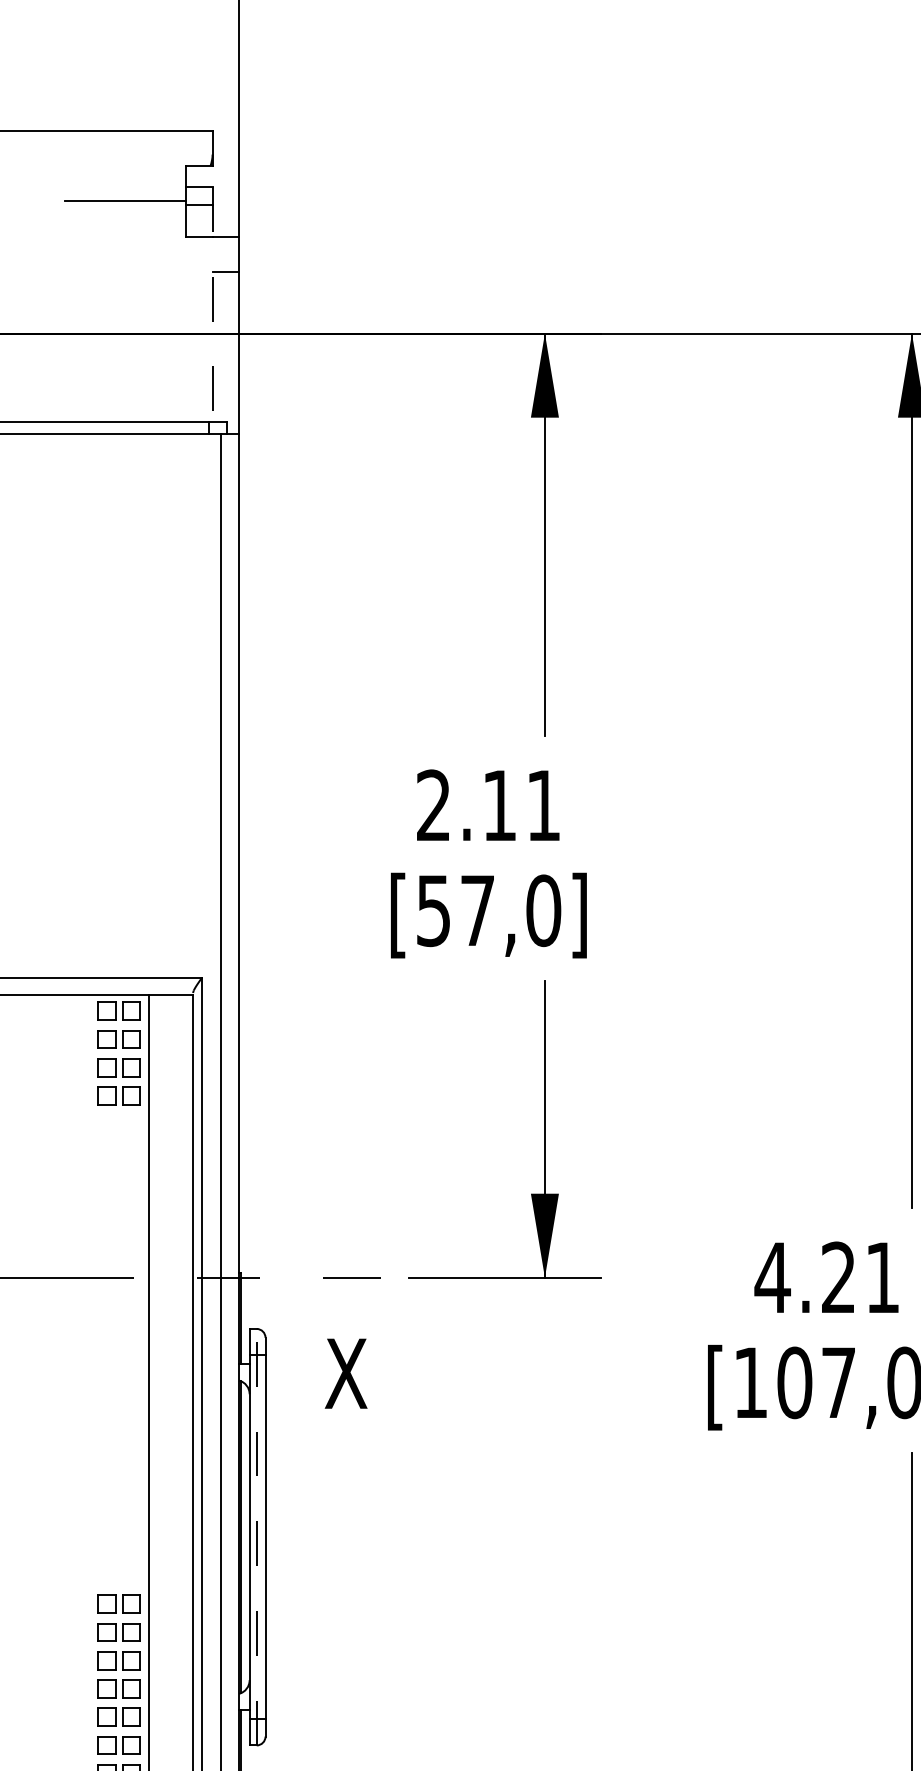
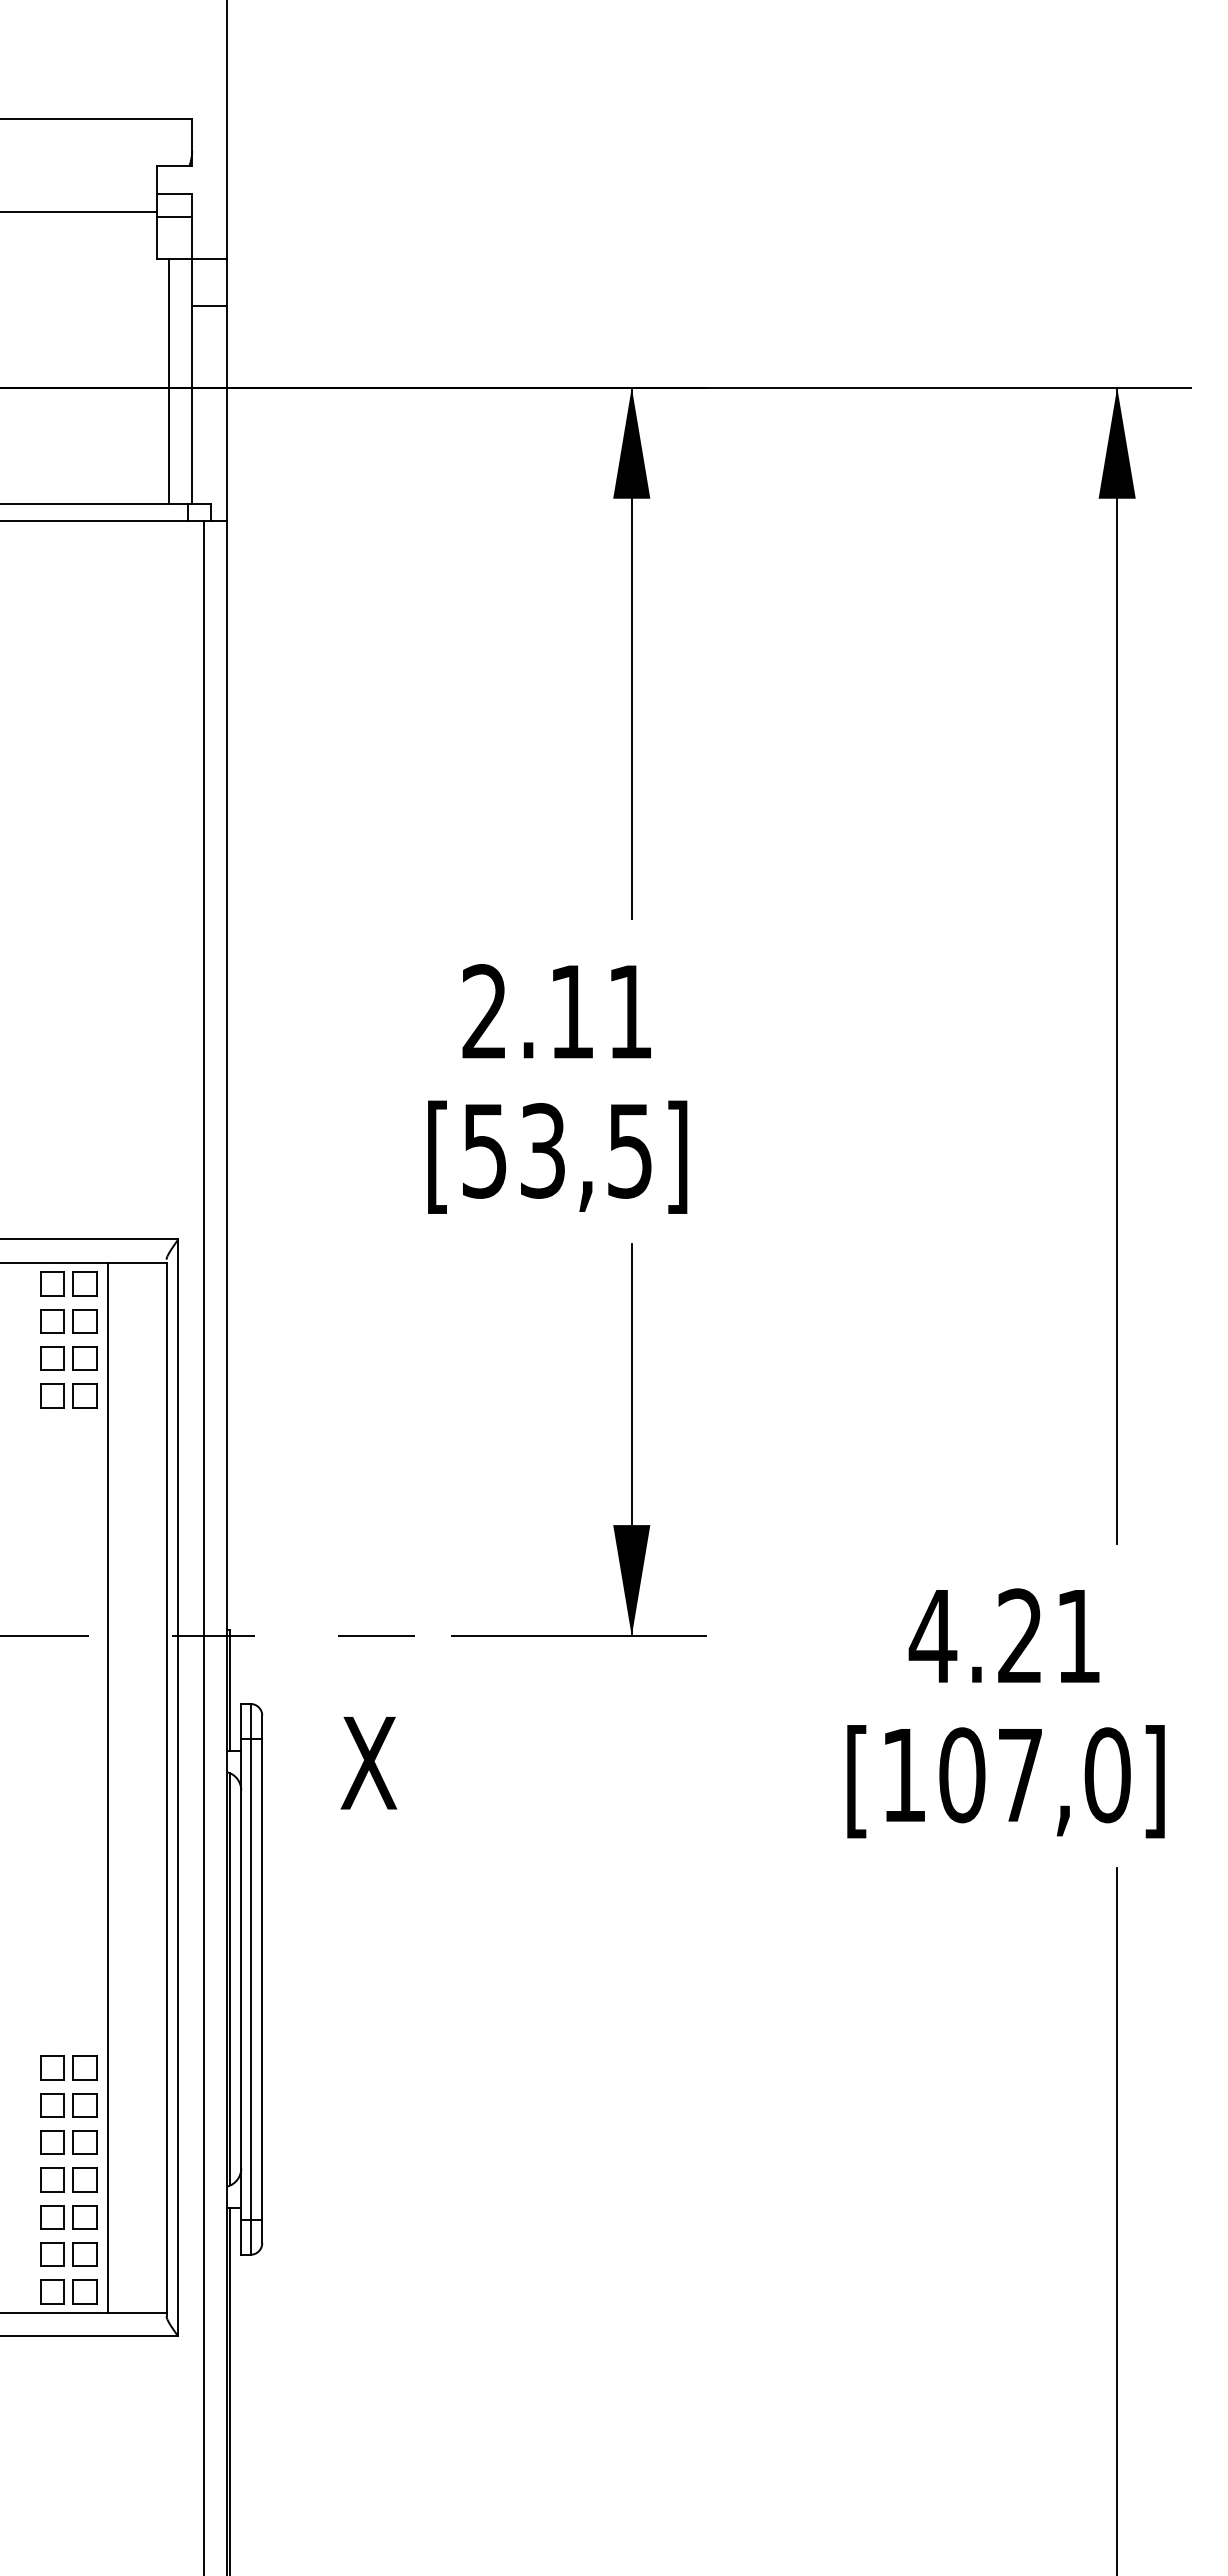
line: (212, 304) -> (192, 349), dashed -> solid
line: (194, 329) -> (168, 381), added
text: (511, 910) -> (587, 1150), [57,0] -> [53,5]
line: (256, 1536) -> (250, 1978), dashed -> solid

